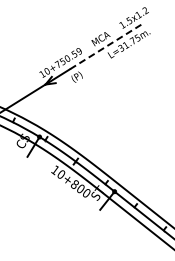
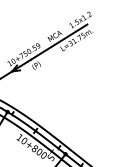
line: (106, 46) -> (59, 42), dashed -> solid

